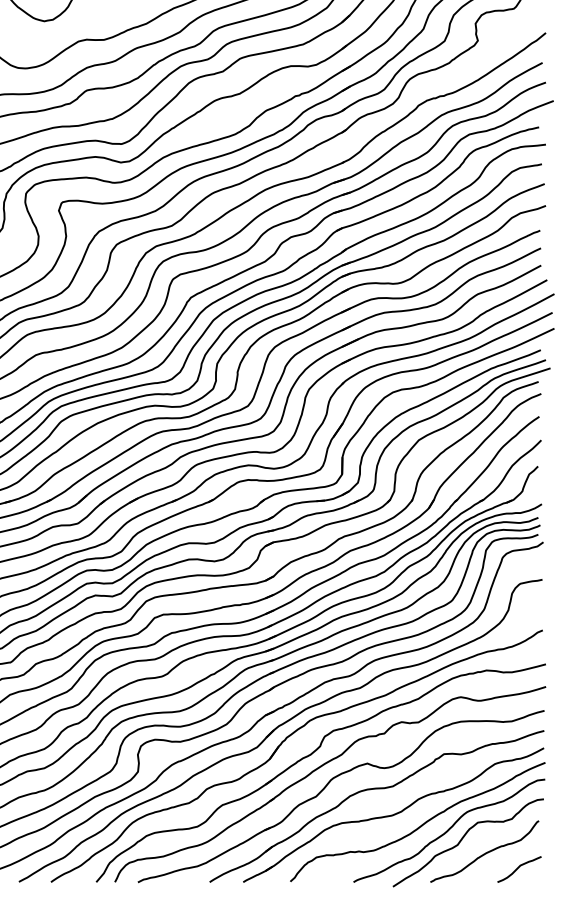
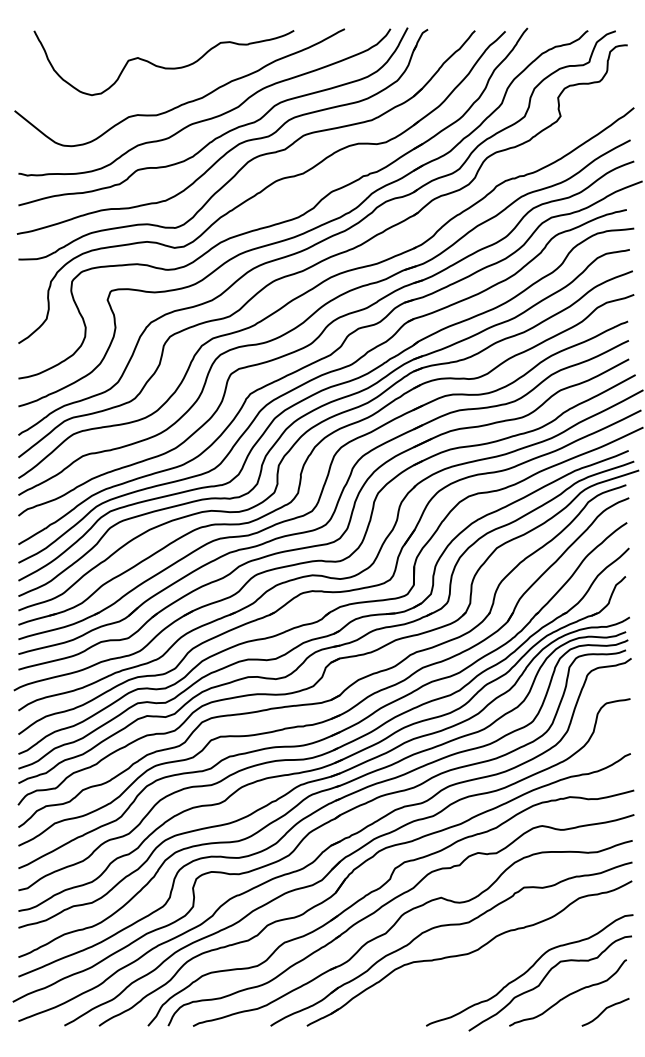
curve: (420, 825) -> (498, 964), removed

